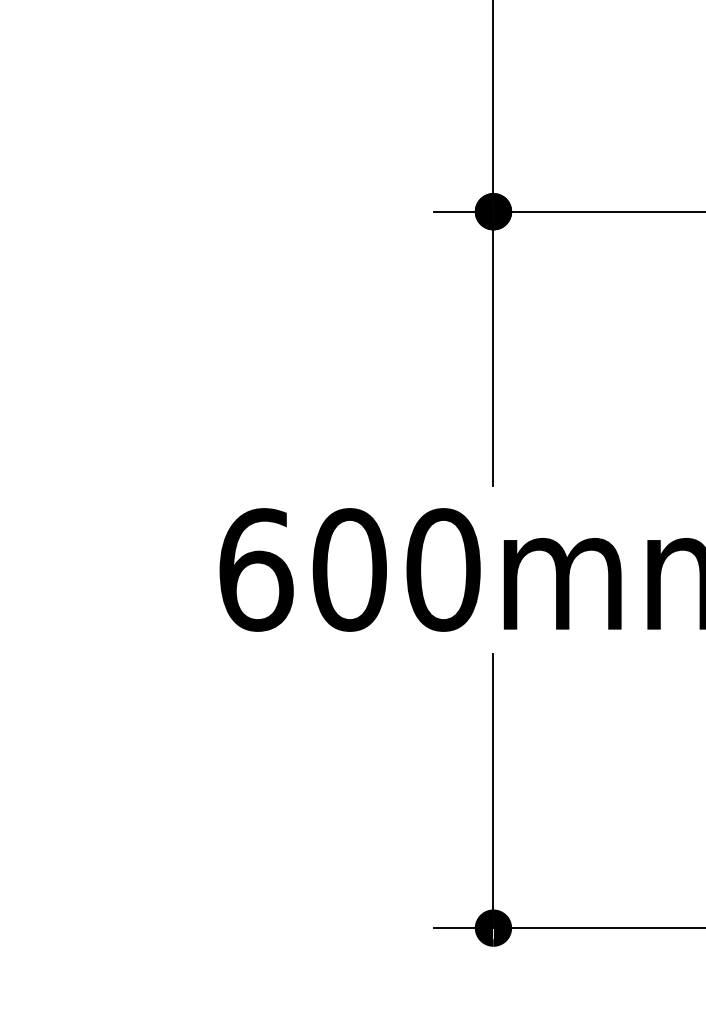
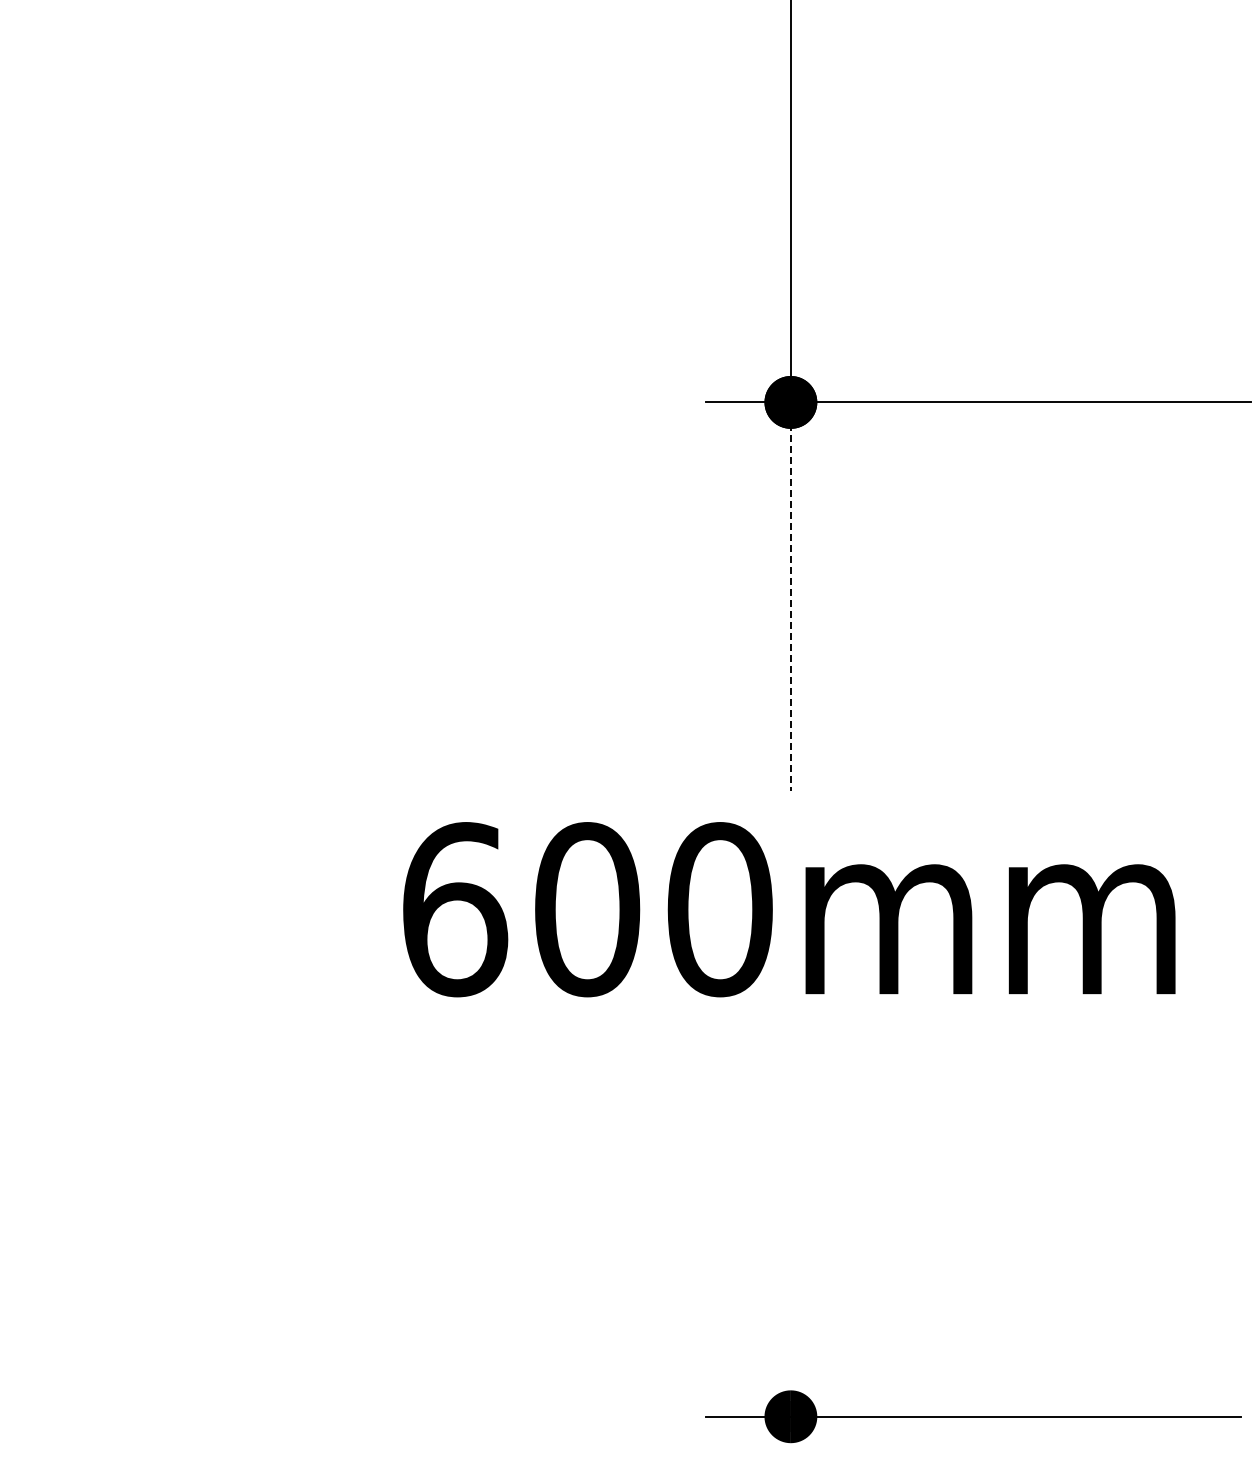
line: (493, 349) -> (790, 597), solid -> dashed
line: (493, 790) -> (790, 1221), removed

